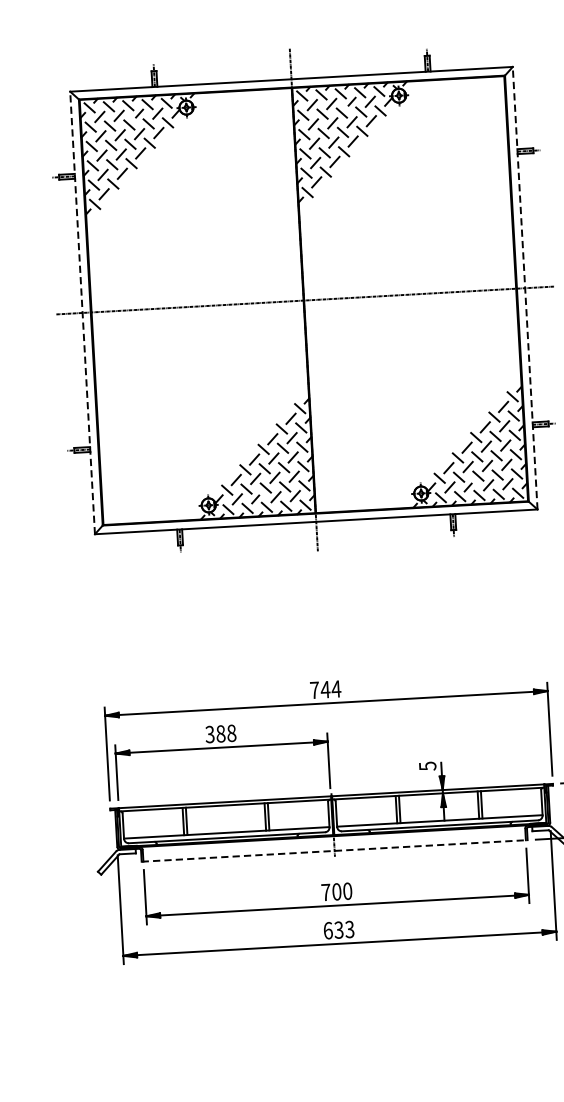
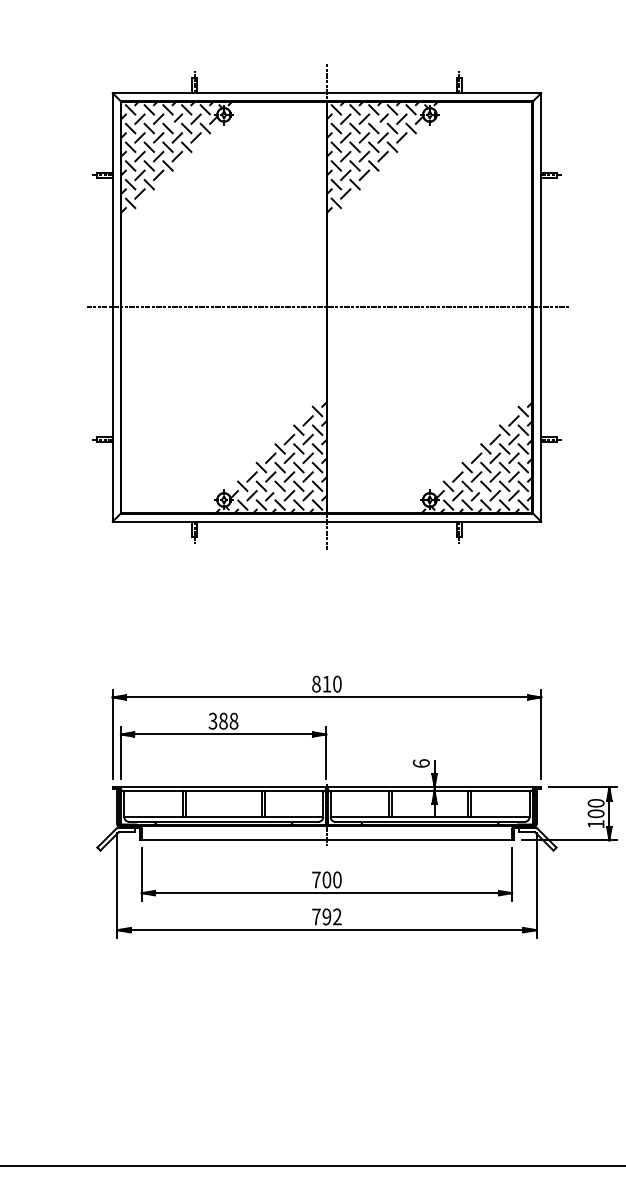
line: (525, 287) -> (541, 306), dashed -> solid
line: (82, 311) -> (112, 306), dashed -> solid
text: (326, 688) -> (327, 683), 744 -> 810
text: (426, 766) -> (420, 763), 5 -> 6
line: (334, 851) -> (326, 840), dashed -> solid
text: (338, 929) -> (326, 916), 633 -> 792

